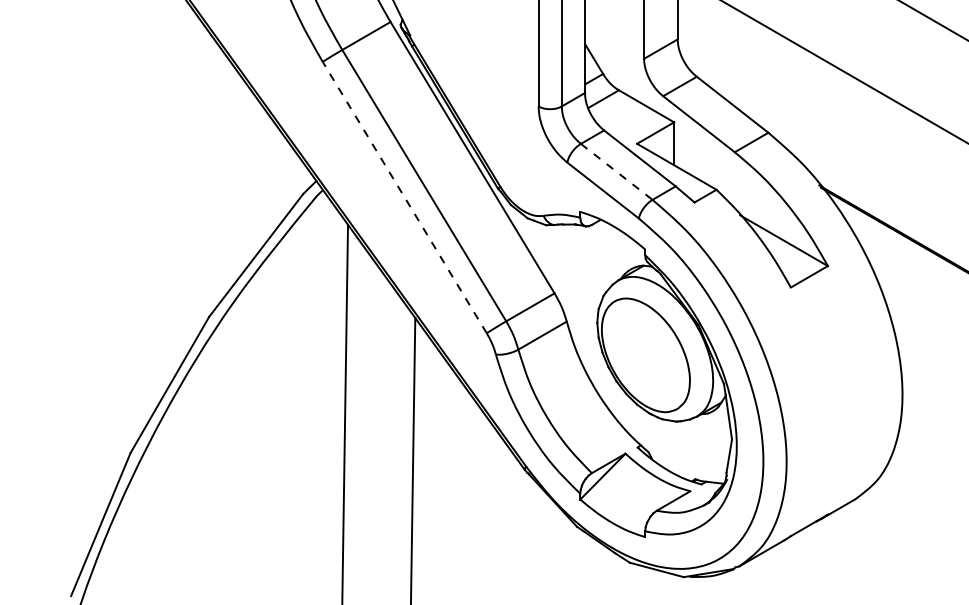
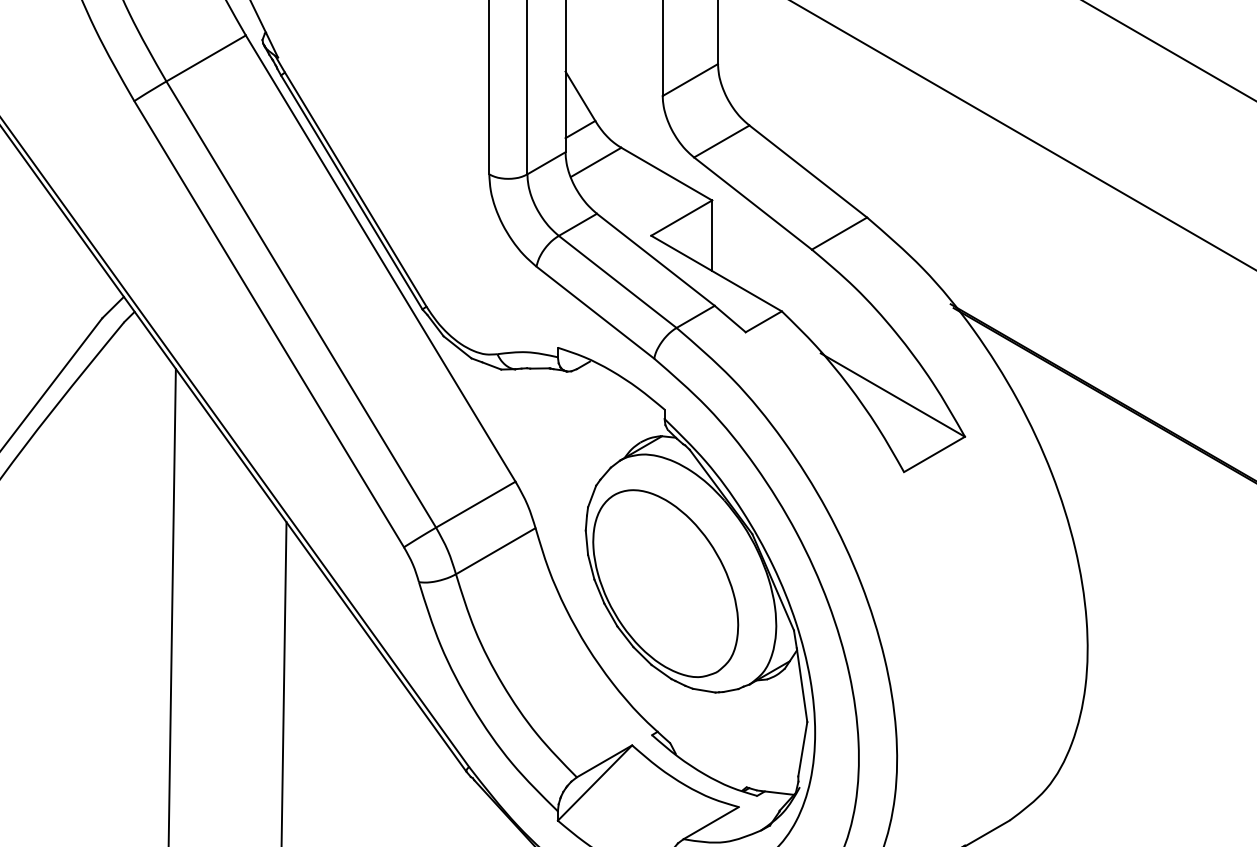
line: (617, 172) -> (618, 282), dashed -> solid
line: (404, 197) -> (268, 324), dashed -> solid

